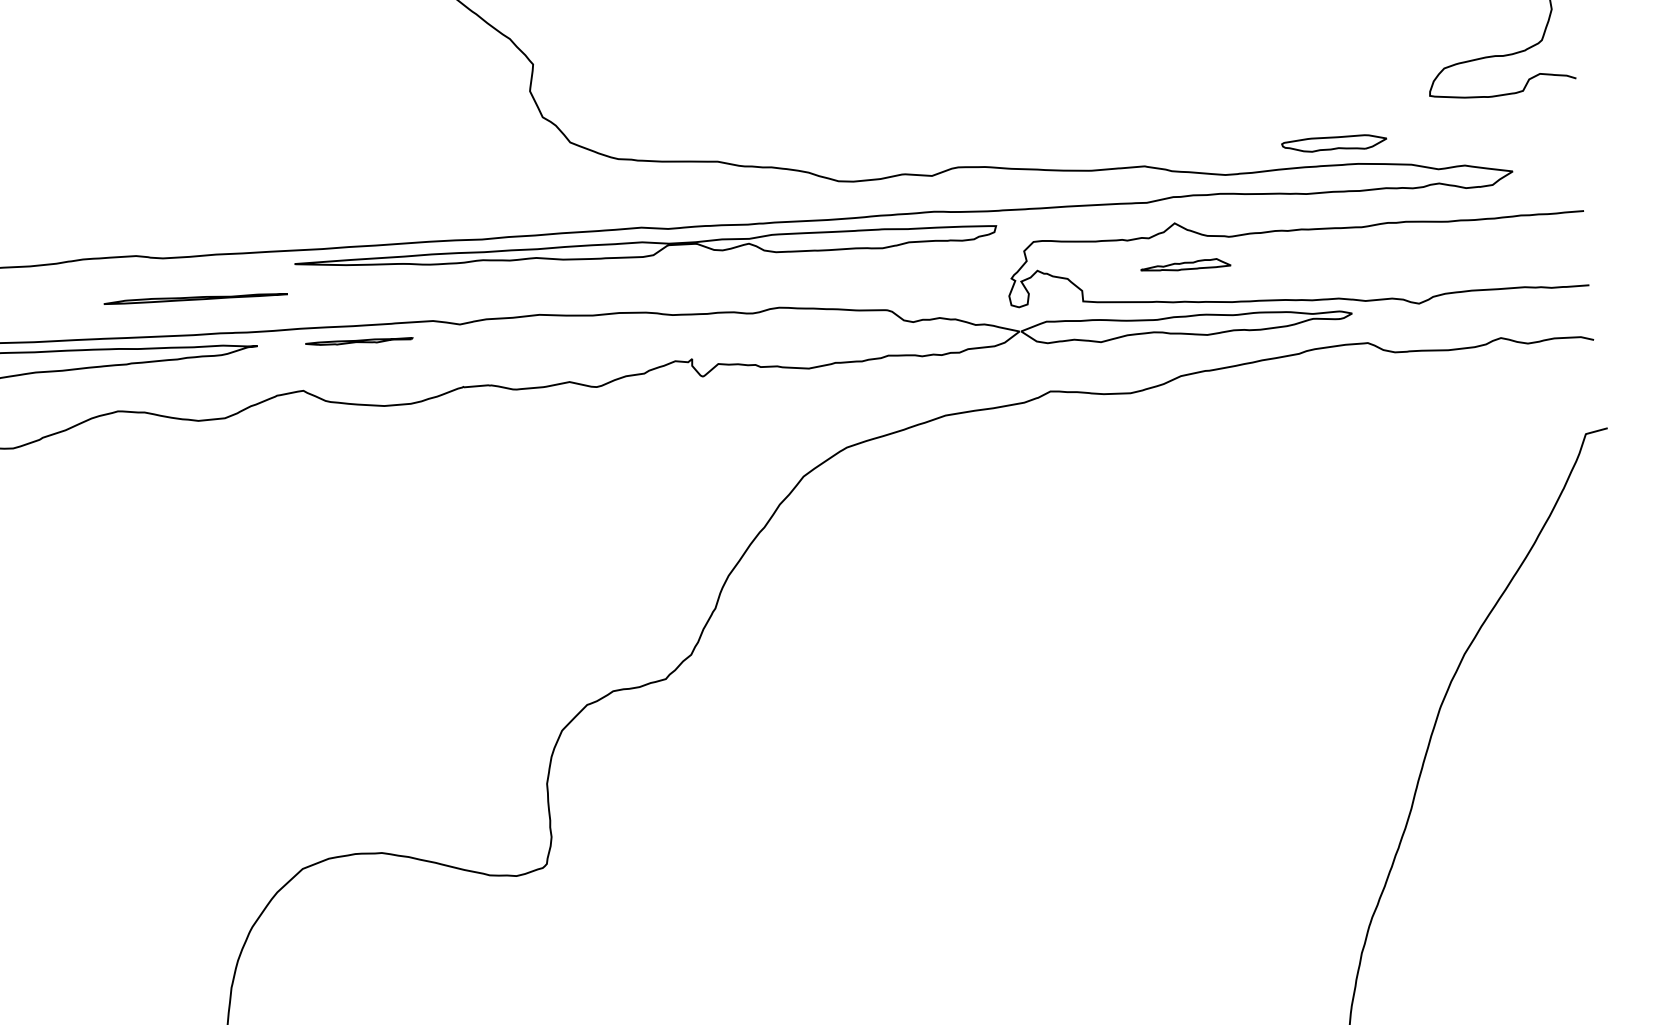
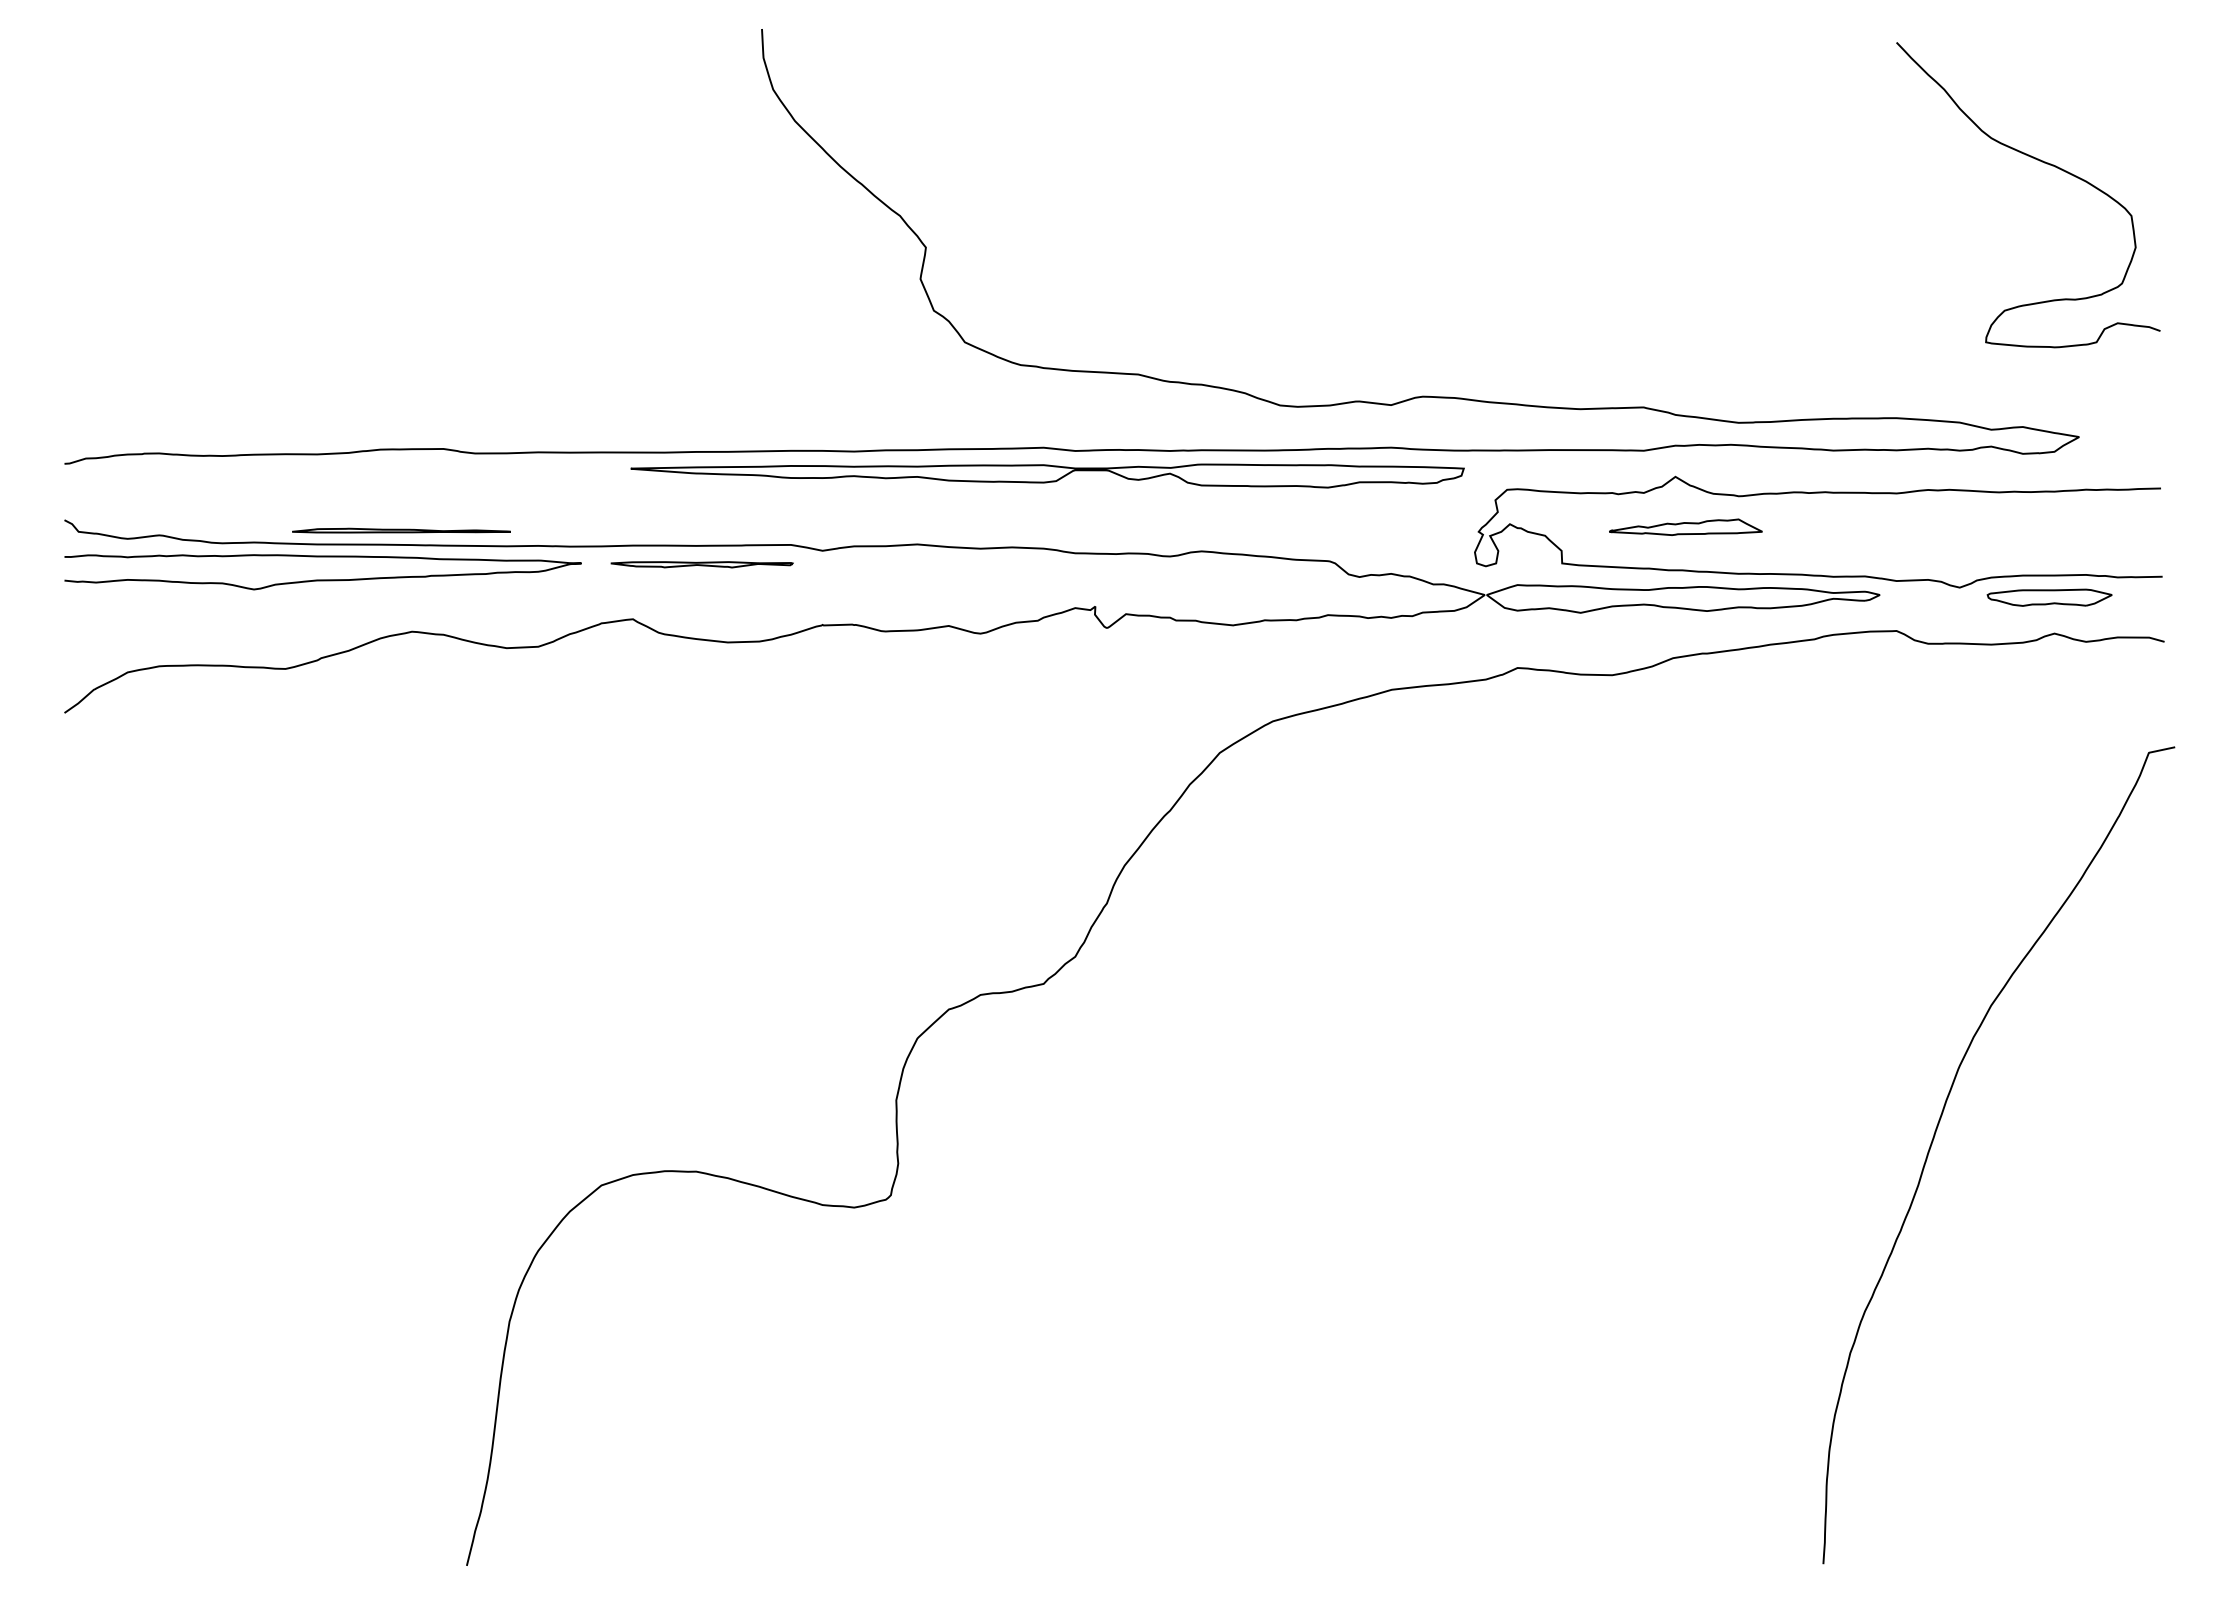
part: (1334, 143) -> (2049, 597), moved
part: (1185, 264) -> (1685, 526), size x1.43
part: (195, 298) -> (401, 530), moved
part: (358, 341) -> (701, 564), size x1.43

